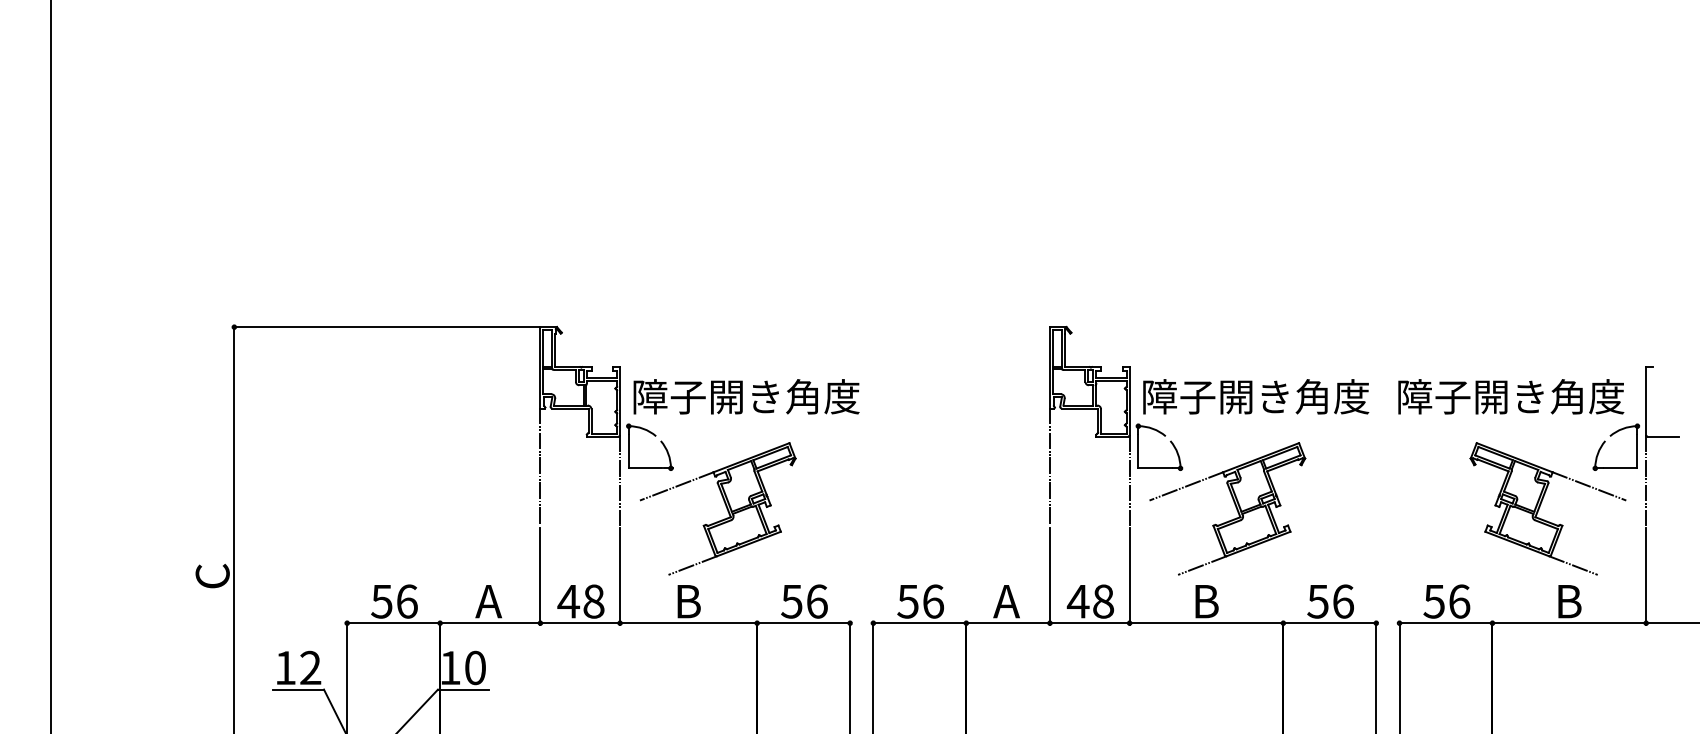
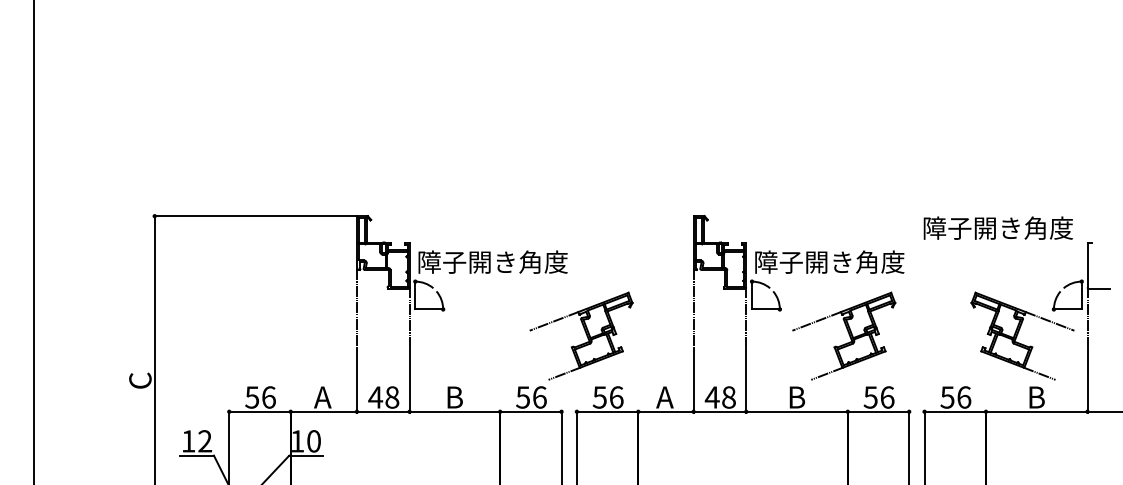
text: (1509, 395) -> (997, 227), moved
part: (718, 507) -> (581, 335), moved
part: (1228, 507) -> (844, 335), moved

